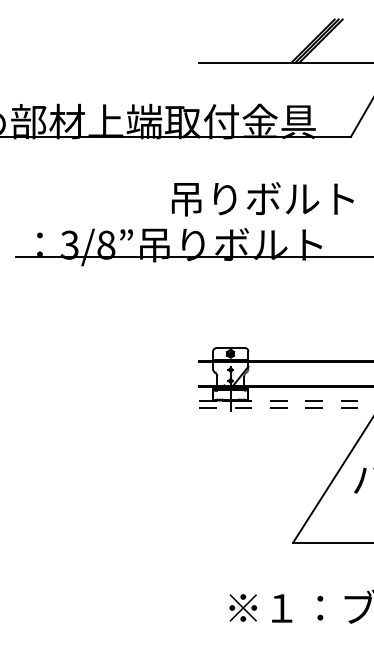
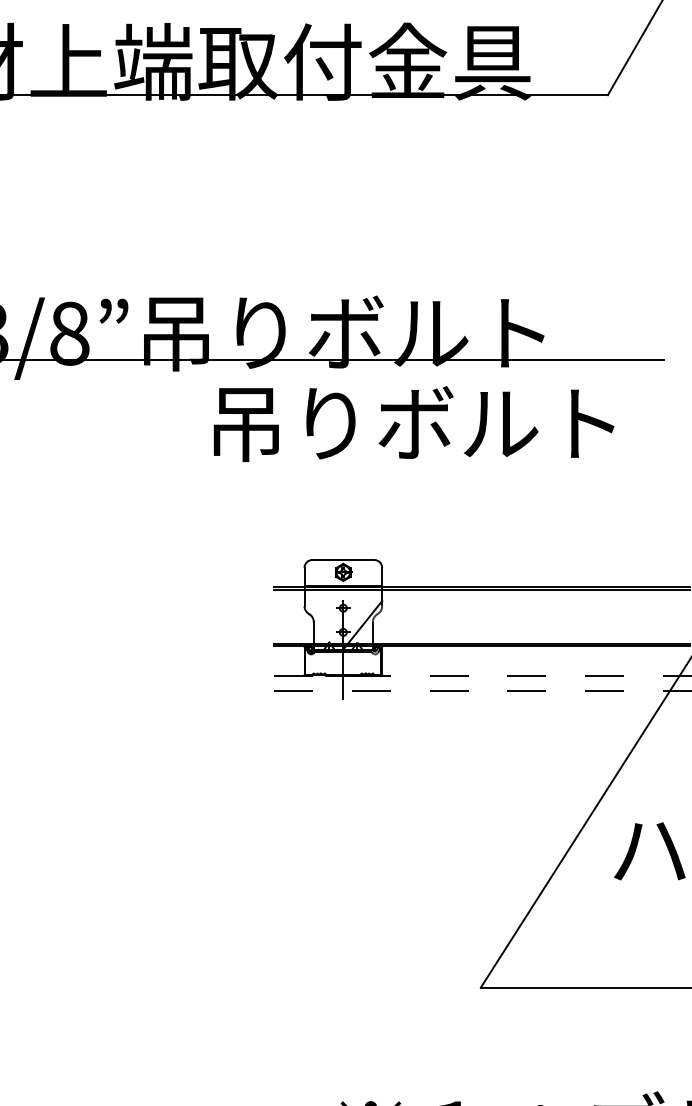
text: (262, 199) -> (413, 424), moved

